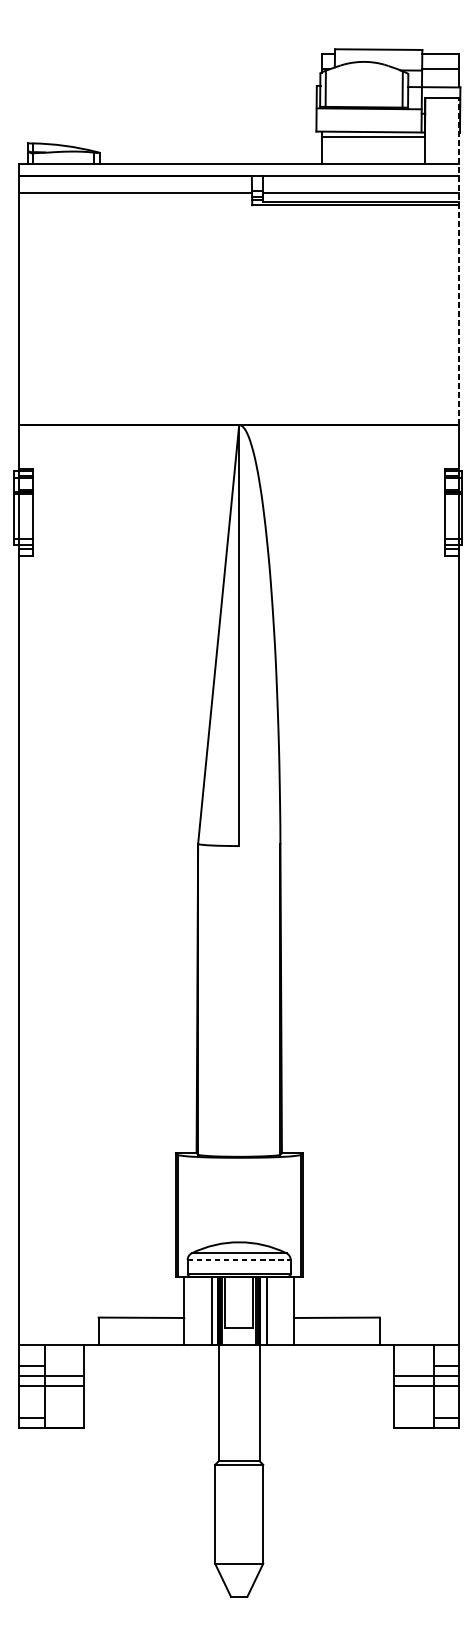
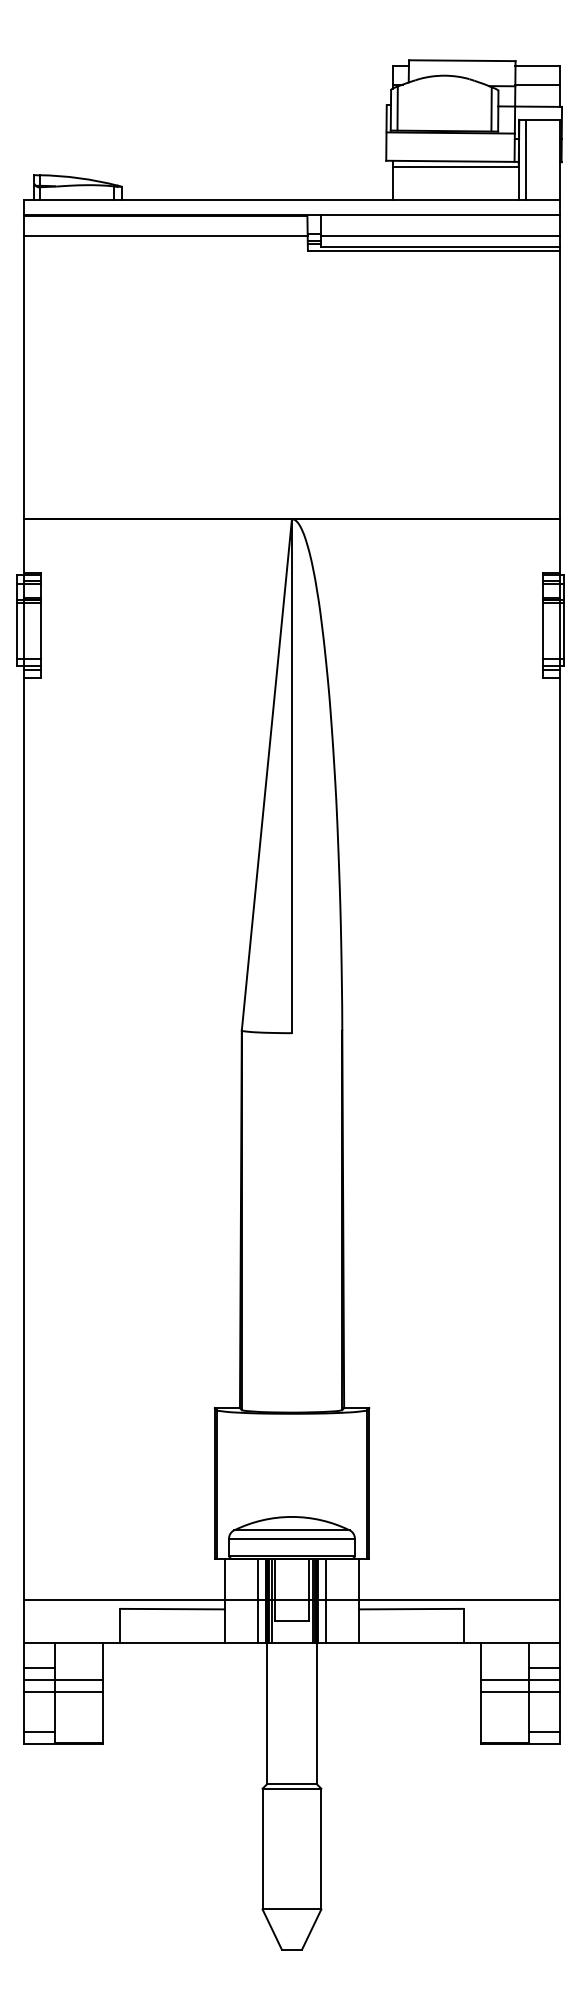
line: (430, 130) -> (525, 159), added
line: (459, 261) -> (560, 319), dashed -> solid
line: (238, 1259) -> (291, 1538), dashed -> solid
line: (238, 1310) -> (291, 1600), added

